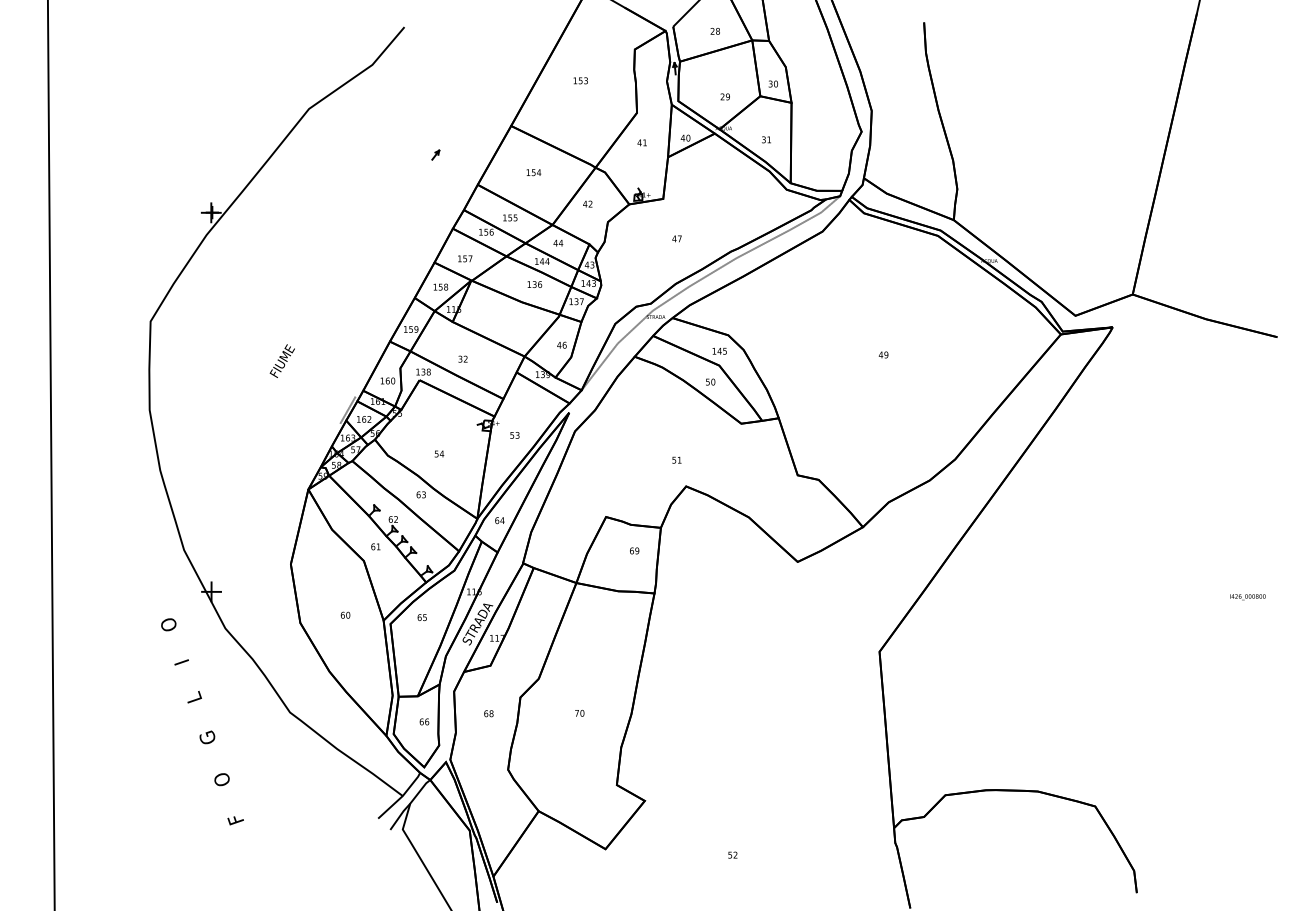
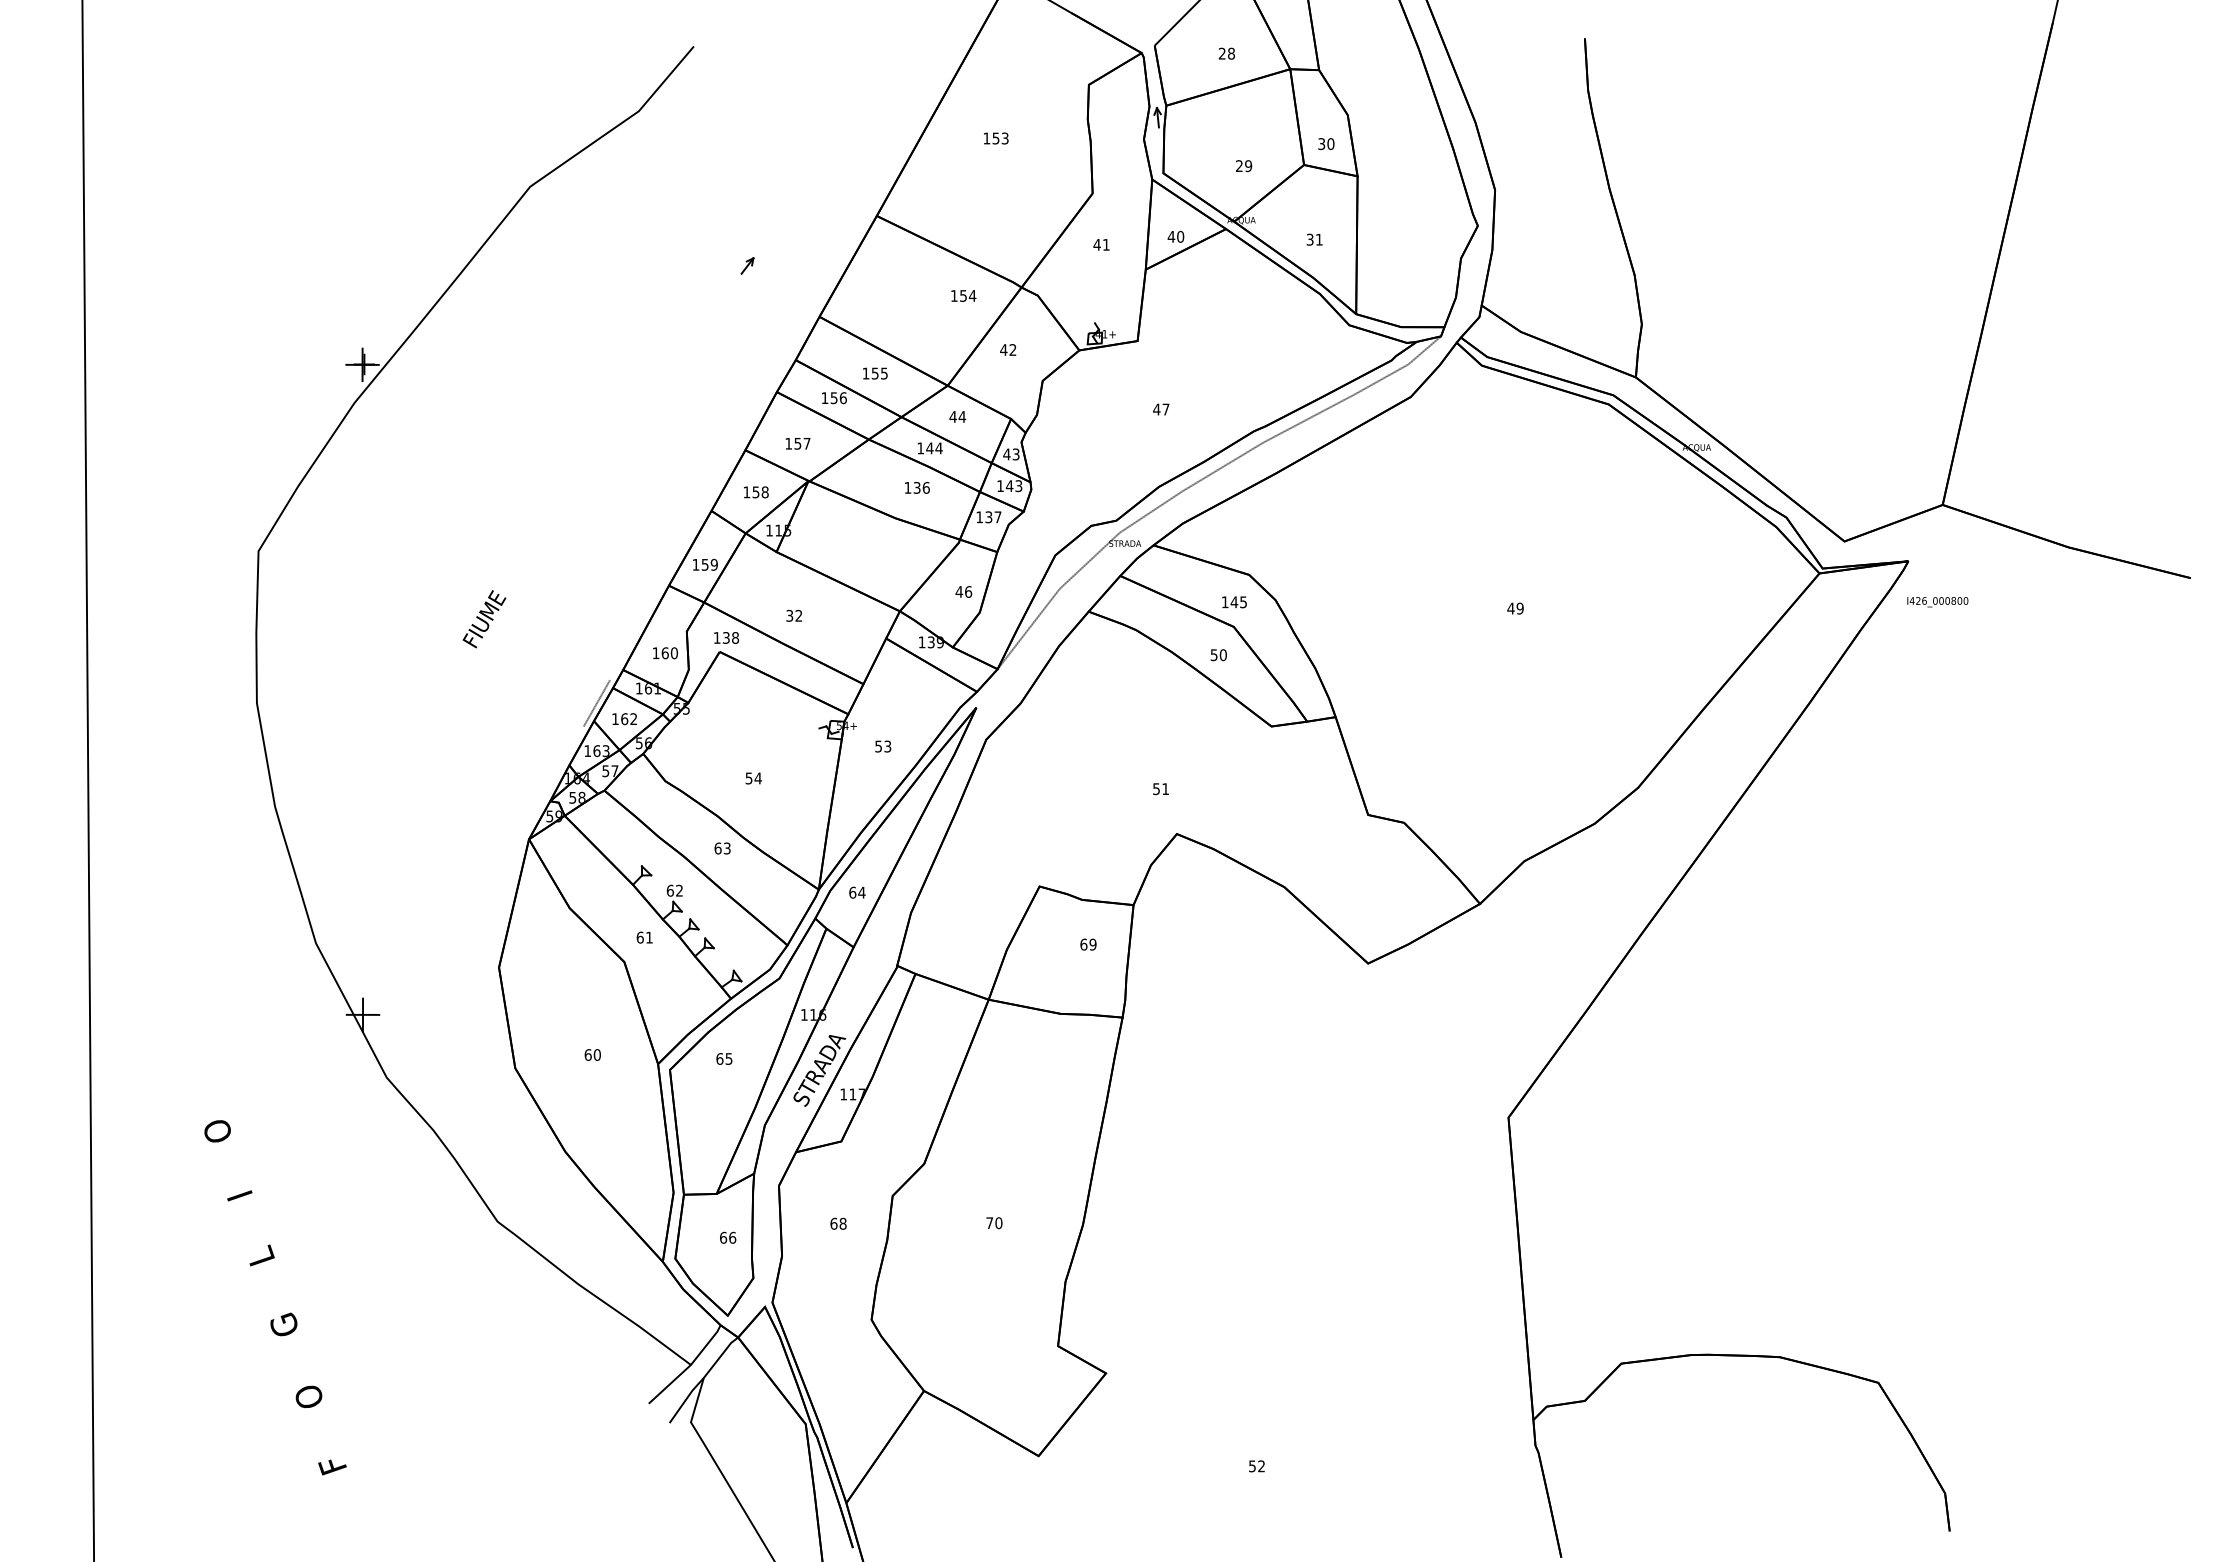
text: (533, 172) -> (963, 295), moved
text: (1247, 597) -> (1937, 602), moved
text: (202, 721) -> (275, 1297), moved

